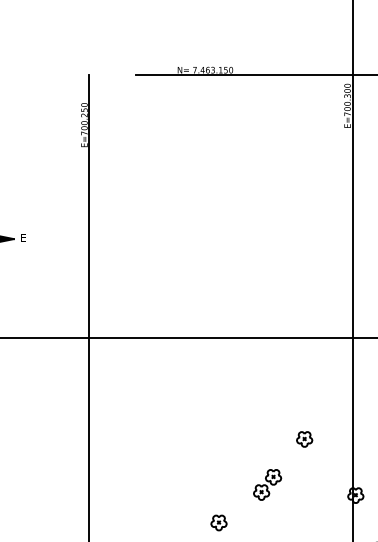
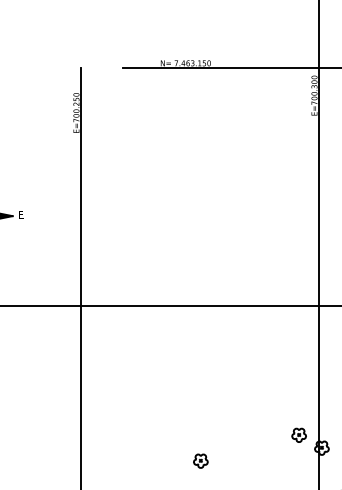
part: (304, 439) -> (299, 435), moved
part: (267, 484) -> (242, 438), removed
part: (218, 522) -> (200, 460), moved

